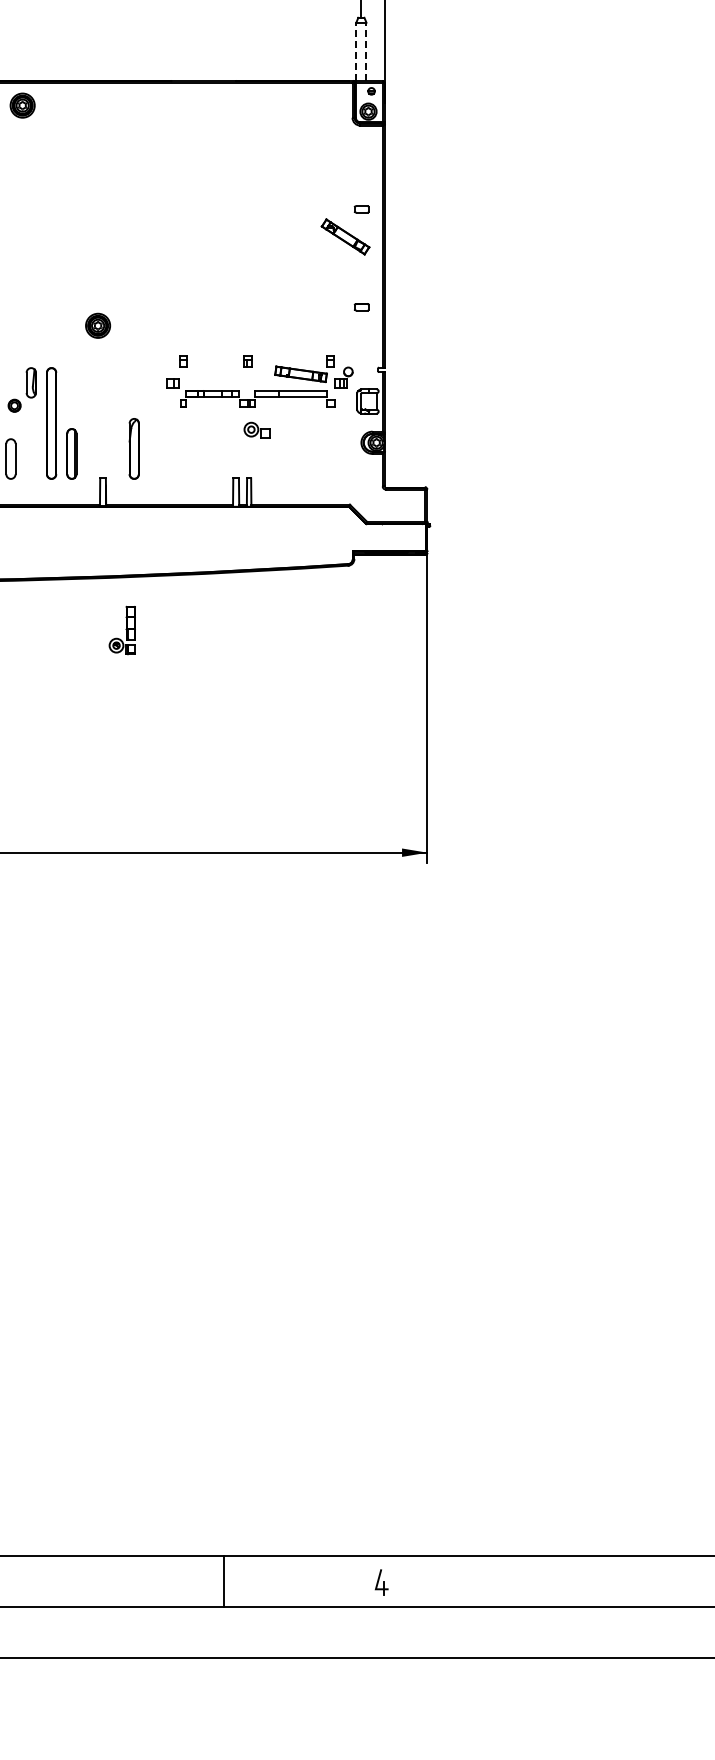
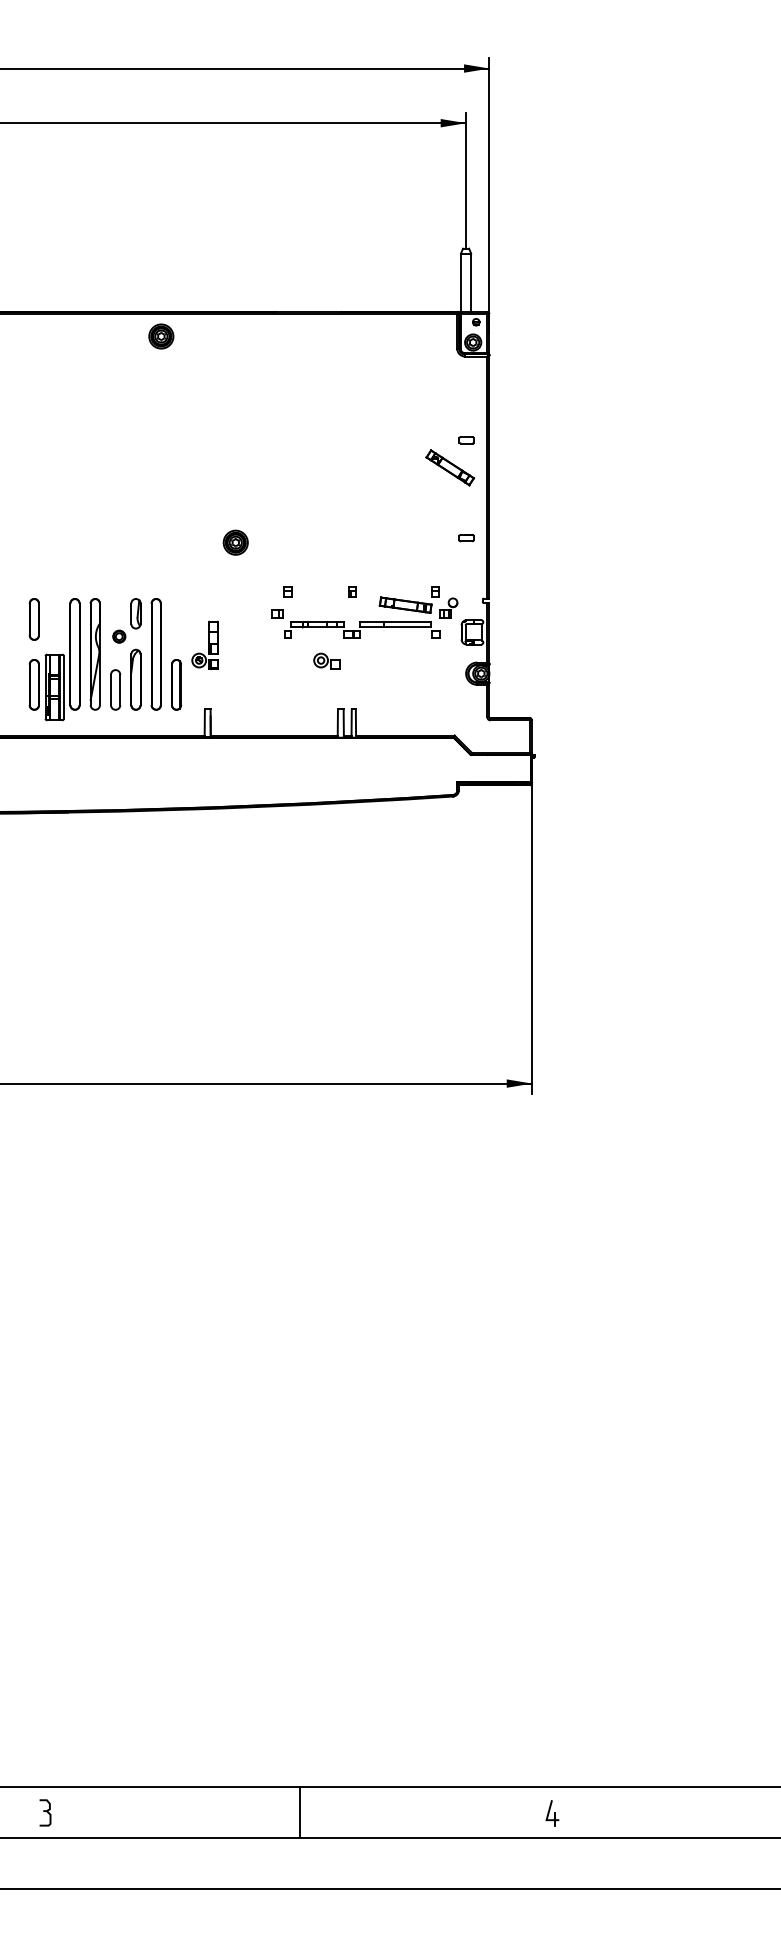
line: (356, 51) -> (461, 282), dashed -> solid
line: (366, 51) -> (471, 282), dashed -> solid
part: (22, 105) -> (161, 336), moved
part: (97, 325) -> (235, 542), moved
part: (256, 429) -> (326, 660), moved
part: (133, 448) -> (135, 679), moved
part: (121, 629) -> (204, 644), moved
line: (223, 1581) -> (300, 1812), moved
part: (381, 1582) -> (552, 1813), moved

